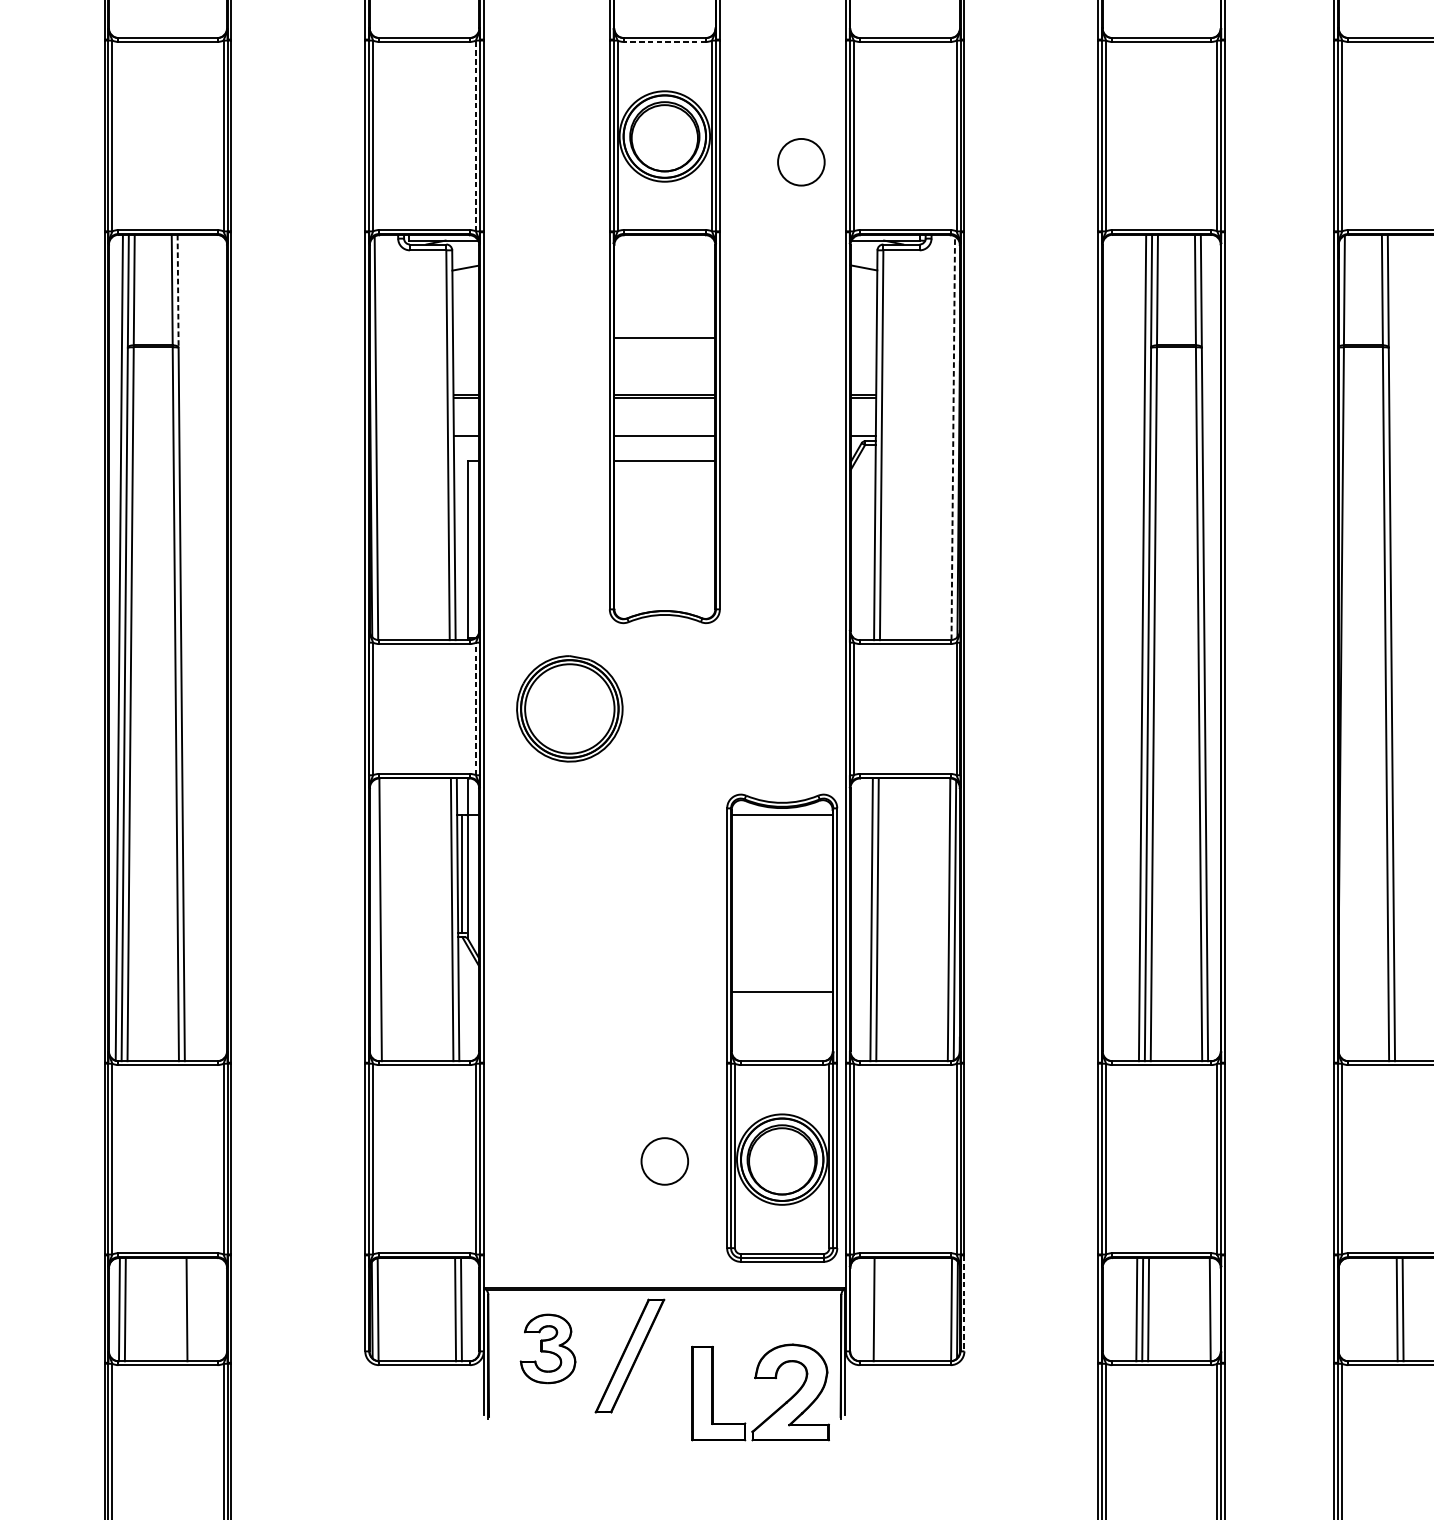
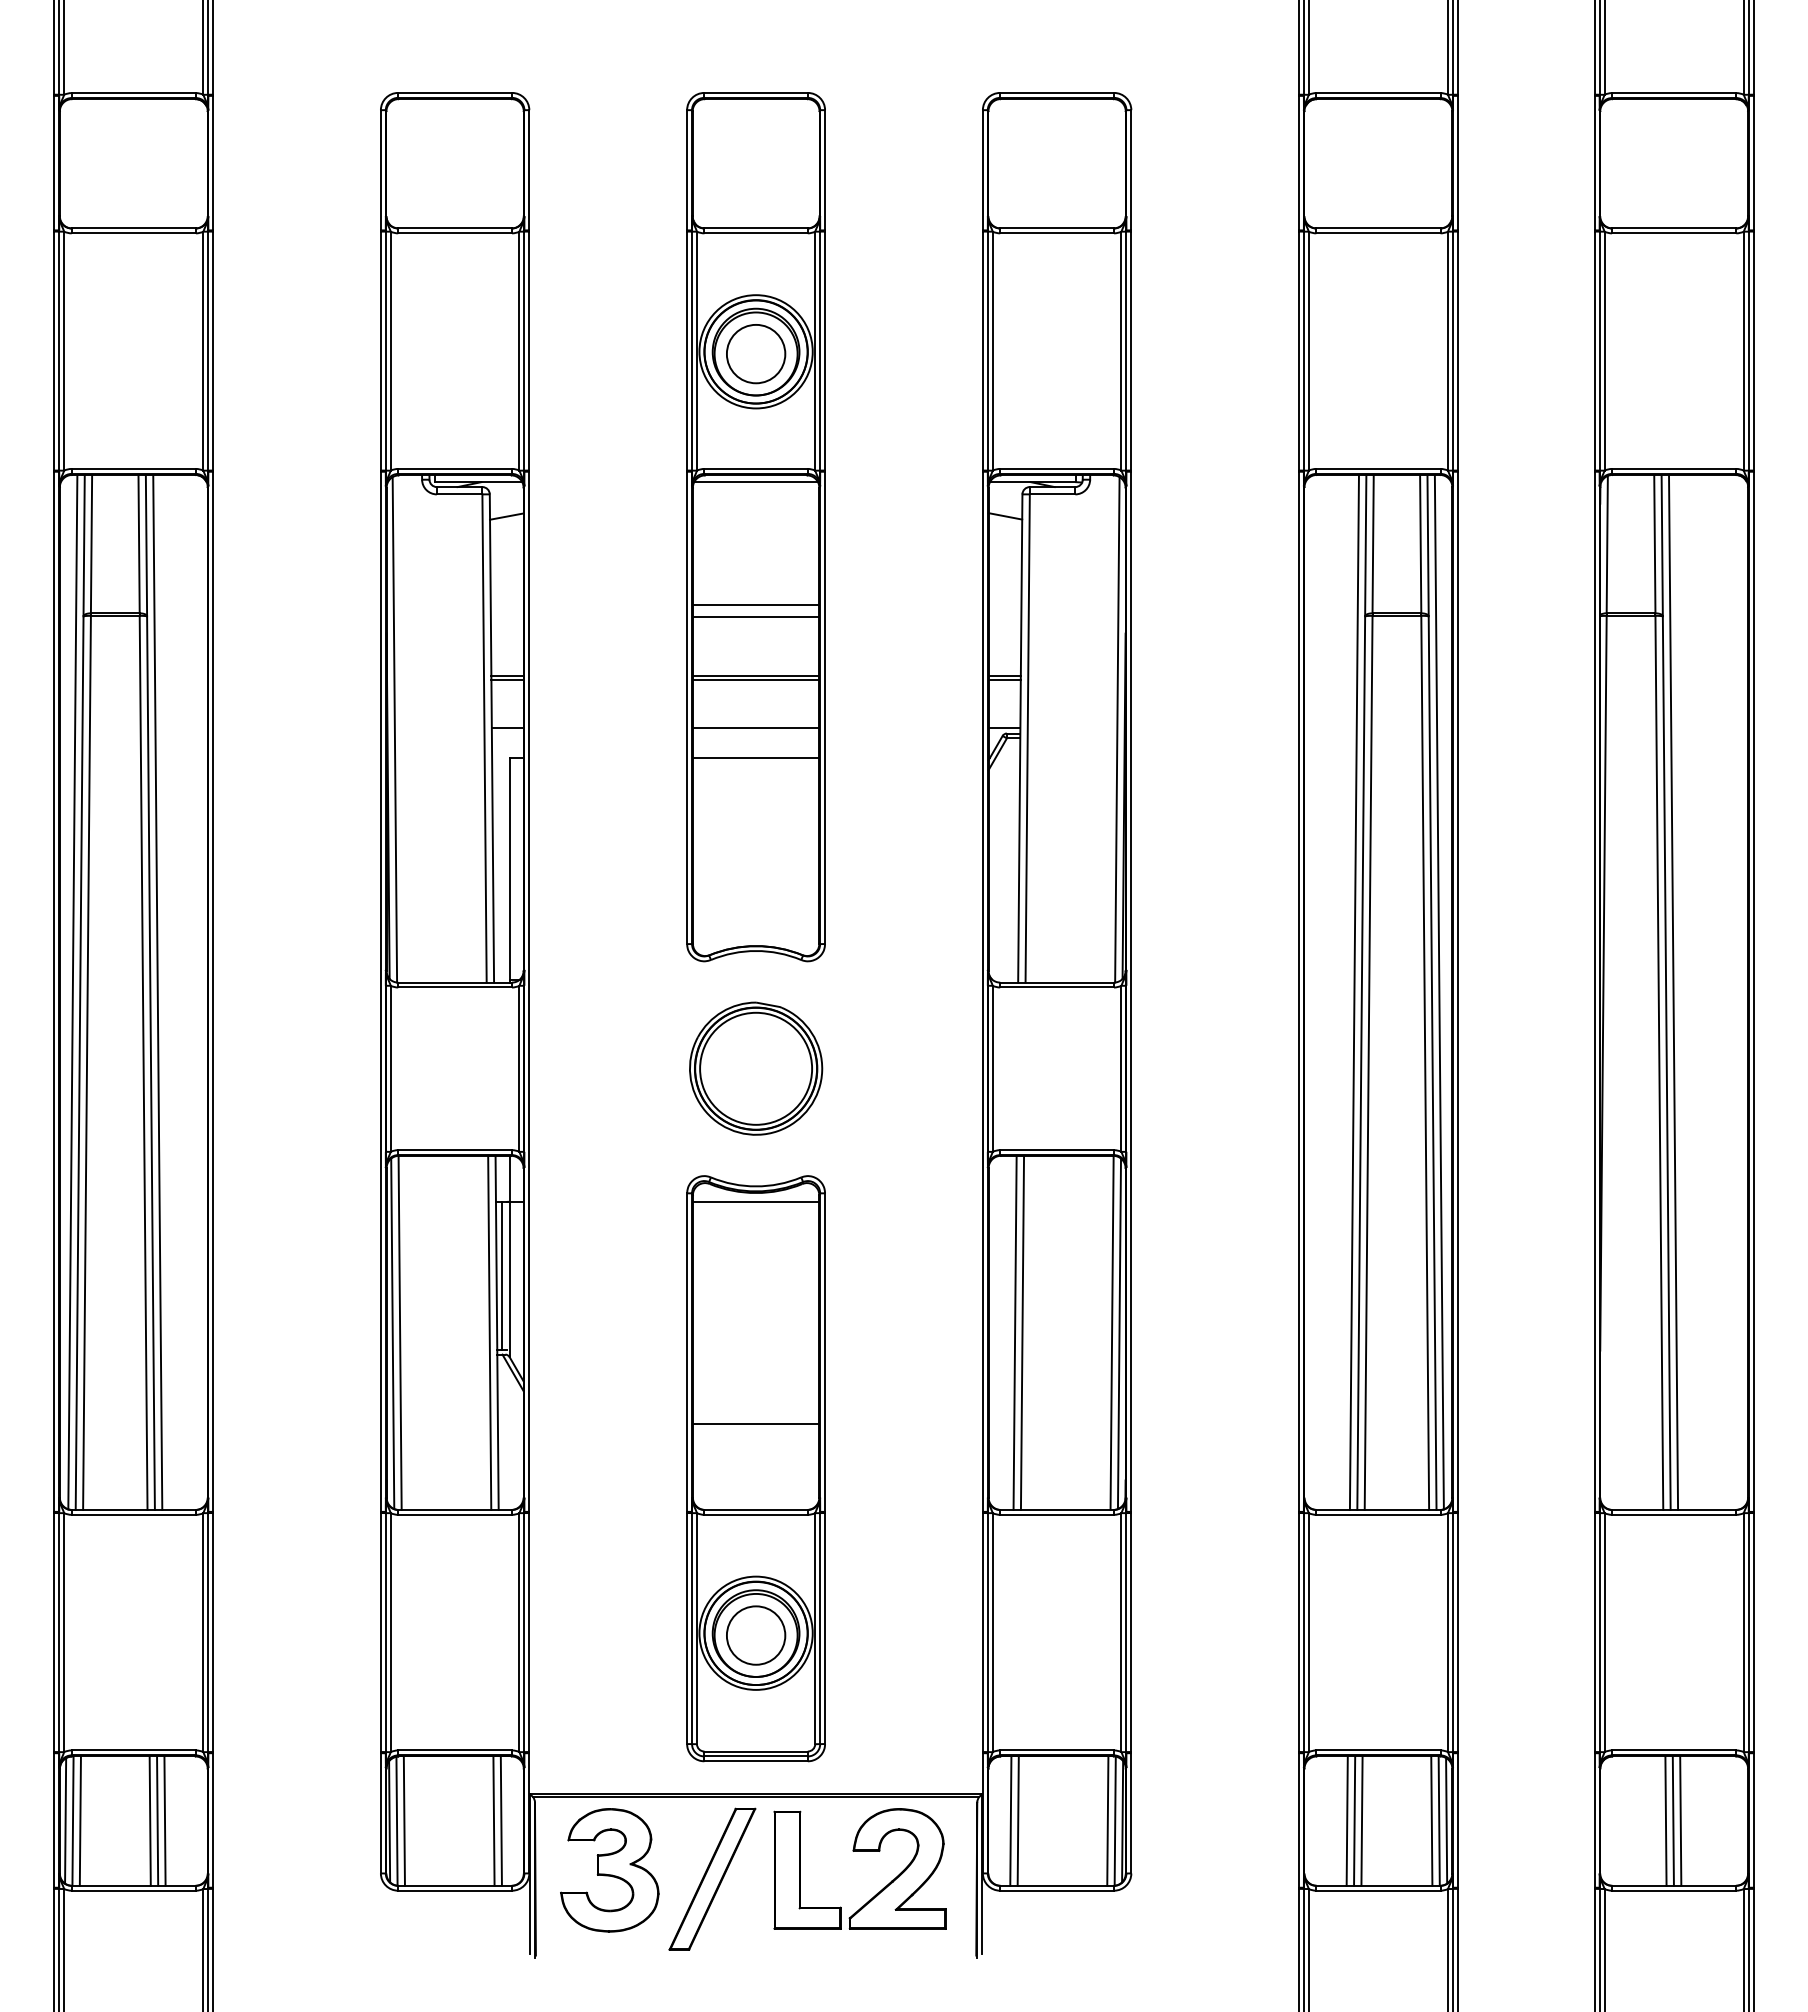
line: (665, 42) -> (756, 233), dashed -> solid
line: (475, 135) -> (519, 350), dashed -> solid
circle: (801, 162) -> (756, 354), moved
line: (665, 240) -> (756, 482), added
line: (178, 291) -> (146, 545), dashed -> solid
line: (664, 347) -> (755, 616), added
line: (953, 438) -> (1117, 729), dashed -> solid
line: (186, 647) -> (157, 991), added
line: (1209, 647) -> (1438, 991), added
line: (1397, 647) -> (1673, 991), added
line: (475, 708) -> (519, 1068), dashed -> solid
part: (570, 708) -> (756, 1068), moved
line: (374, 920) -> (392, 1333), added
part: (781, 1028) -> (755, 1468), moved
line: (964, 1303) -> (1131, 1813), dashed -> solid
line: (113, 1309) -> (65, 1820), added
line: (180, 1309) -> (149, 1820), added
line: (192, 1309) -> (164, 1820), added
line: (383, 1309) -> (403, 1820), added
line: (867, 1309) -> (1010, 1820), added
line: (945, 1309) -> (1107, 1820), added
line: (1204, 1309) -> (1431, 1820), added
line: (1216, 1309) -> (1446, 1820), added
line: (1390, 1309) -> (1665, 1820), added
part: (547, 1349) -> (609, 1870), size x1.43
part: (760, 1378) -> (859, 1851), moved

